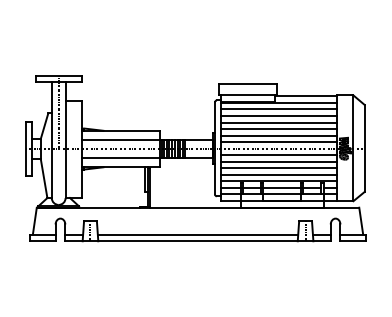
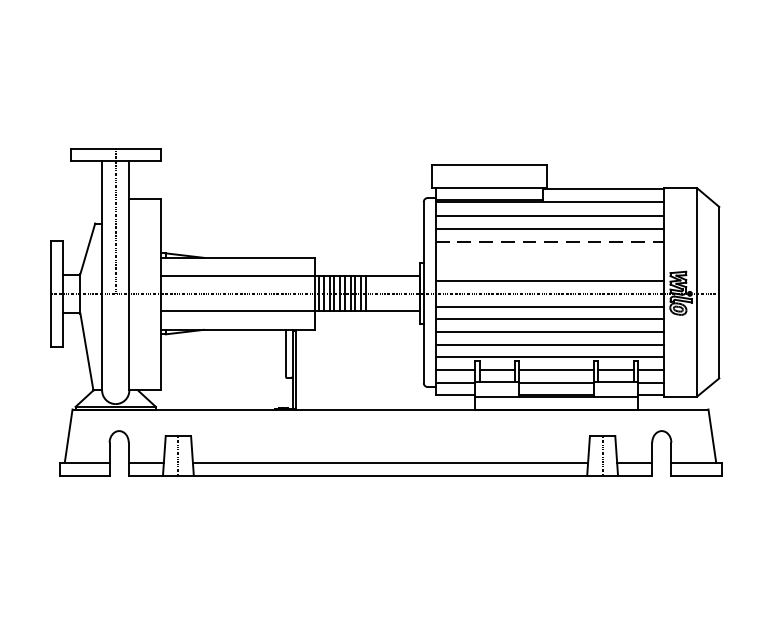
line: (278, 122) -> (549, 241), solid -> dashed
line: (278, 129) -> (549, 255), removed
line: (278, 135) -> (549, 267), removed

